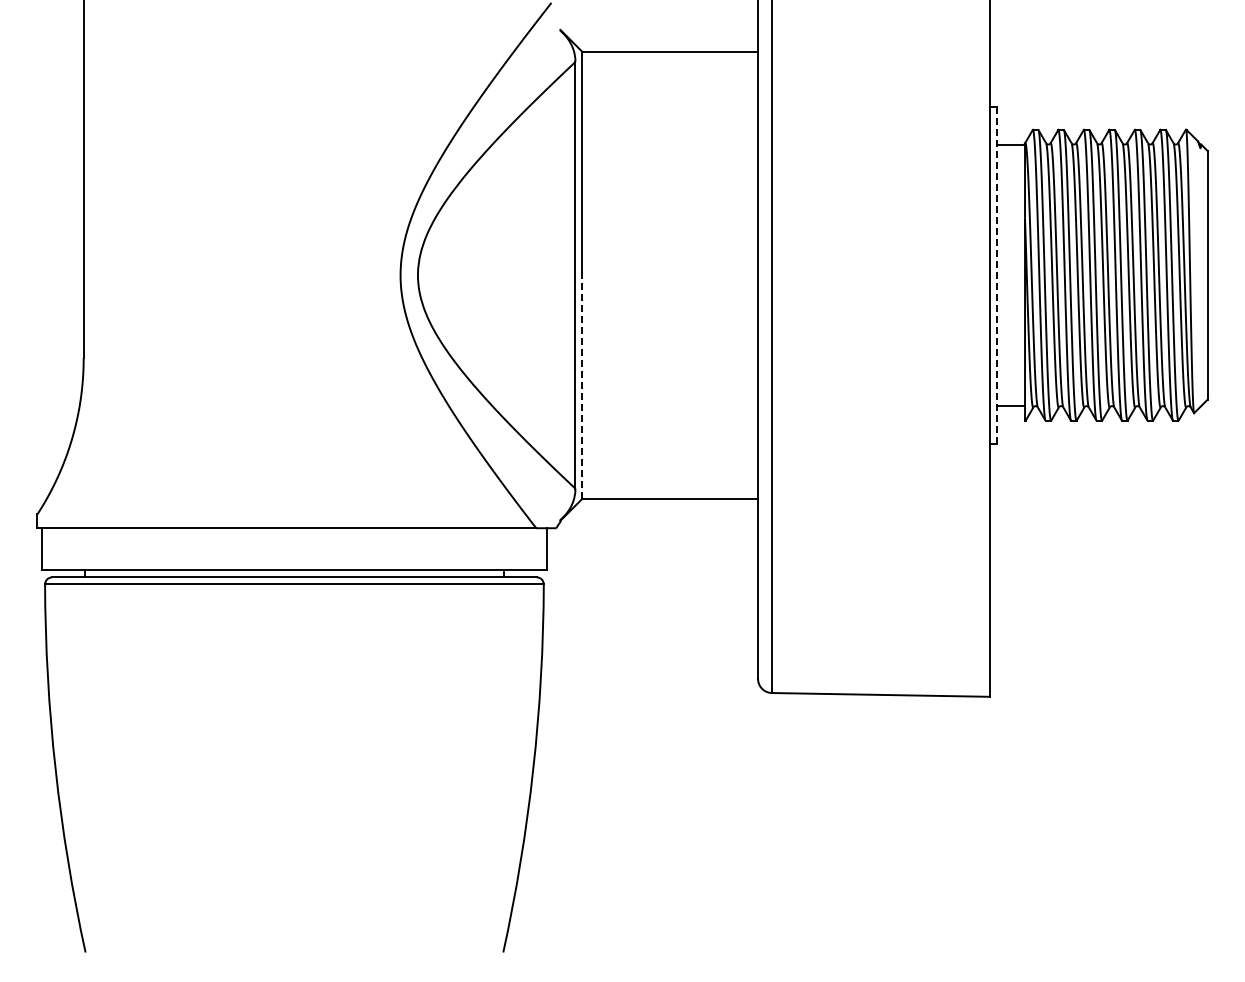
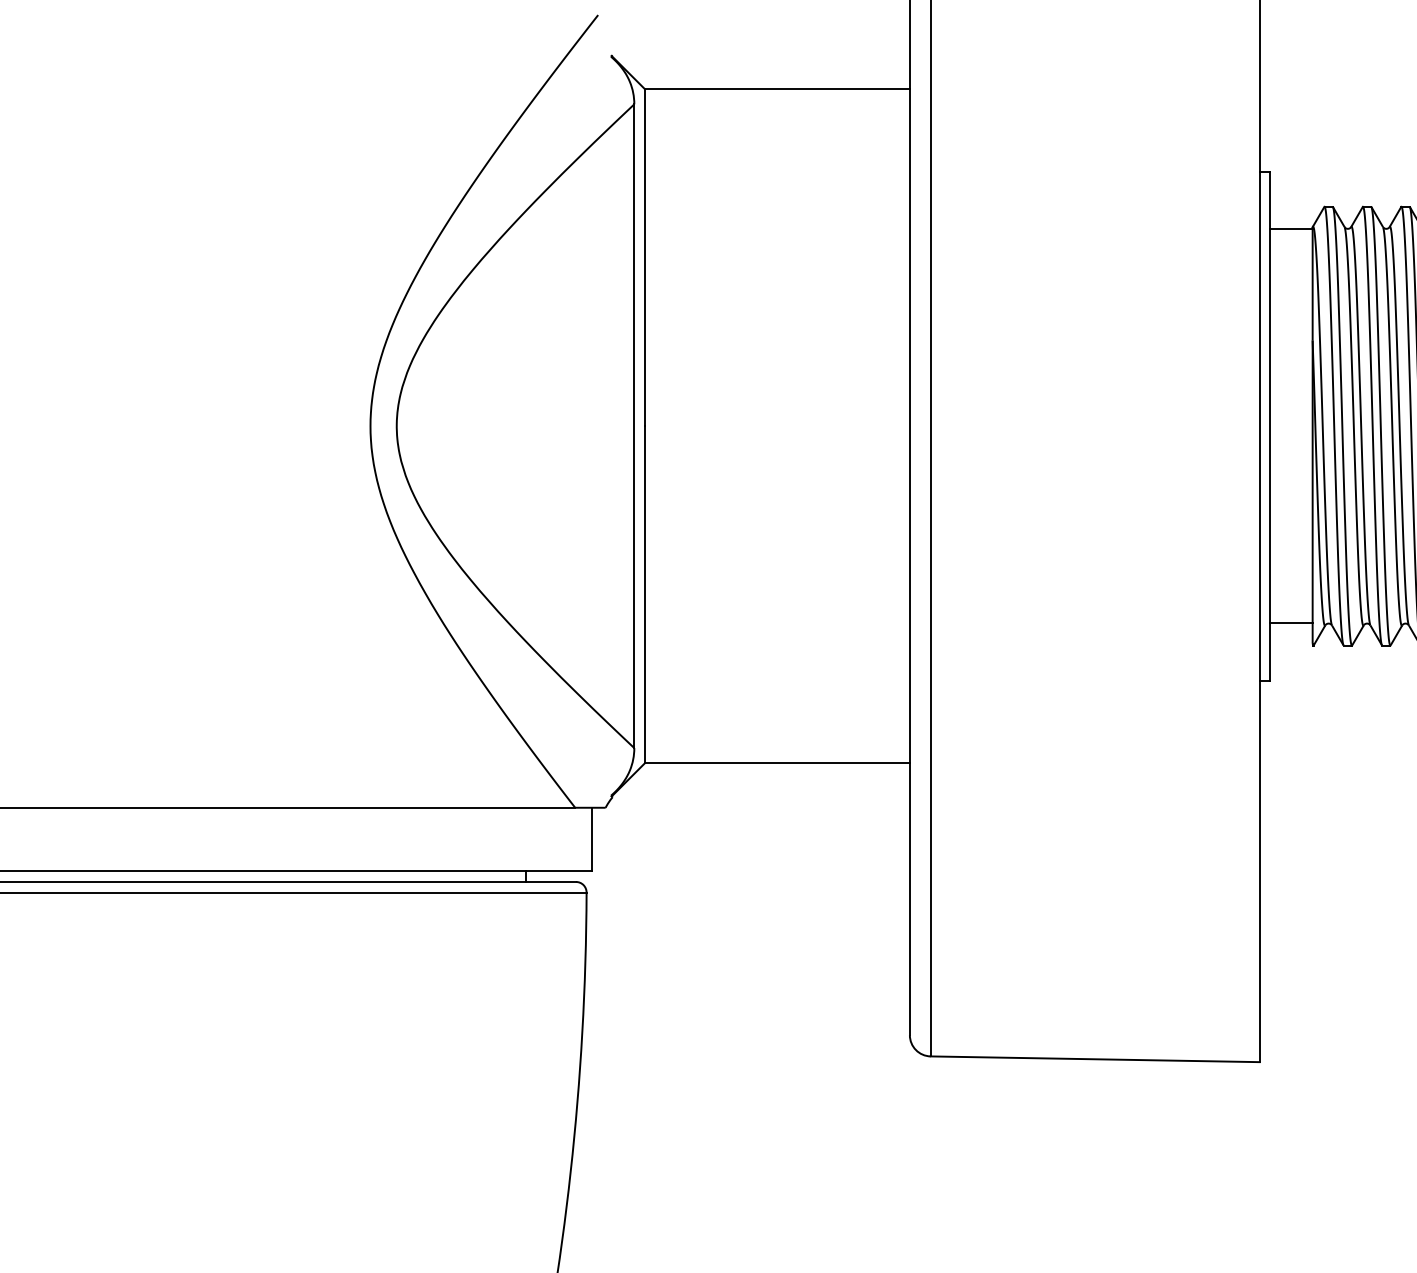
line: (996, 275) -> (1269, 426), dashed -> solid
line: (582, 387) -> (644, 595), dashed -> solid

